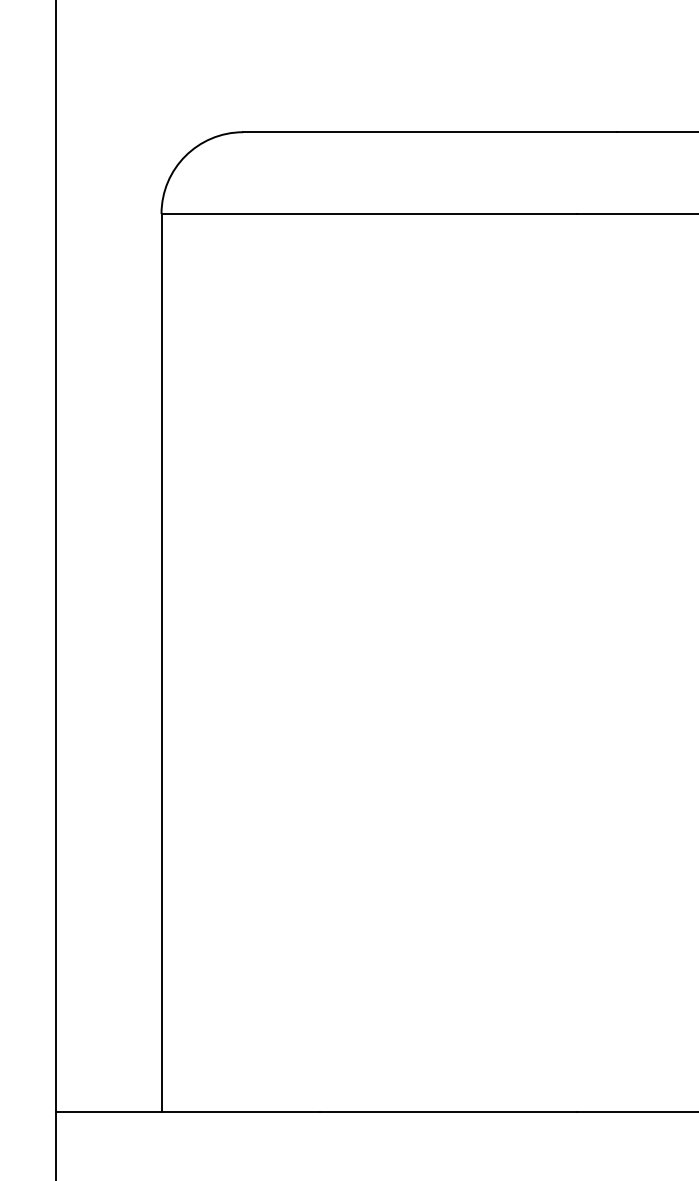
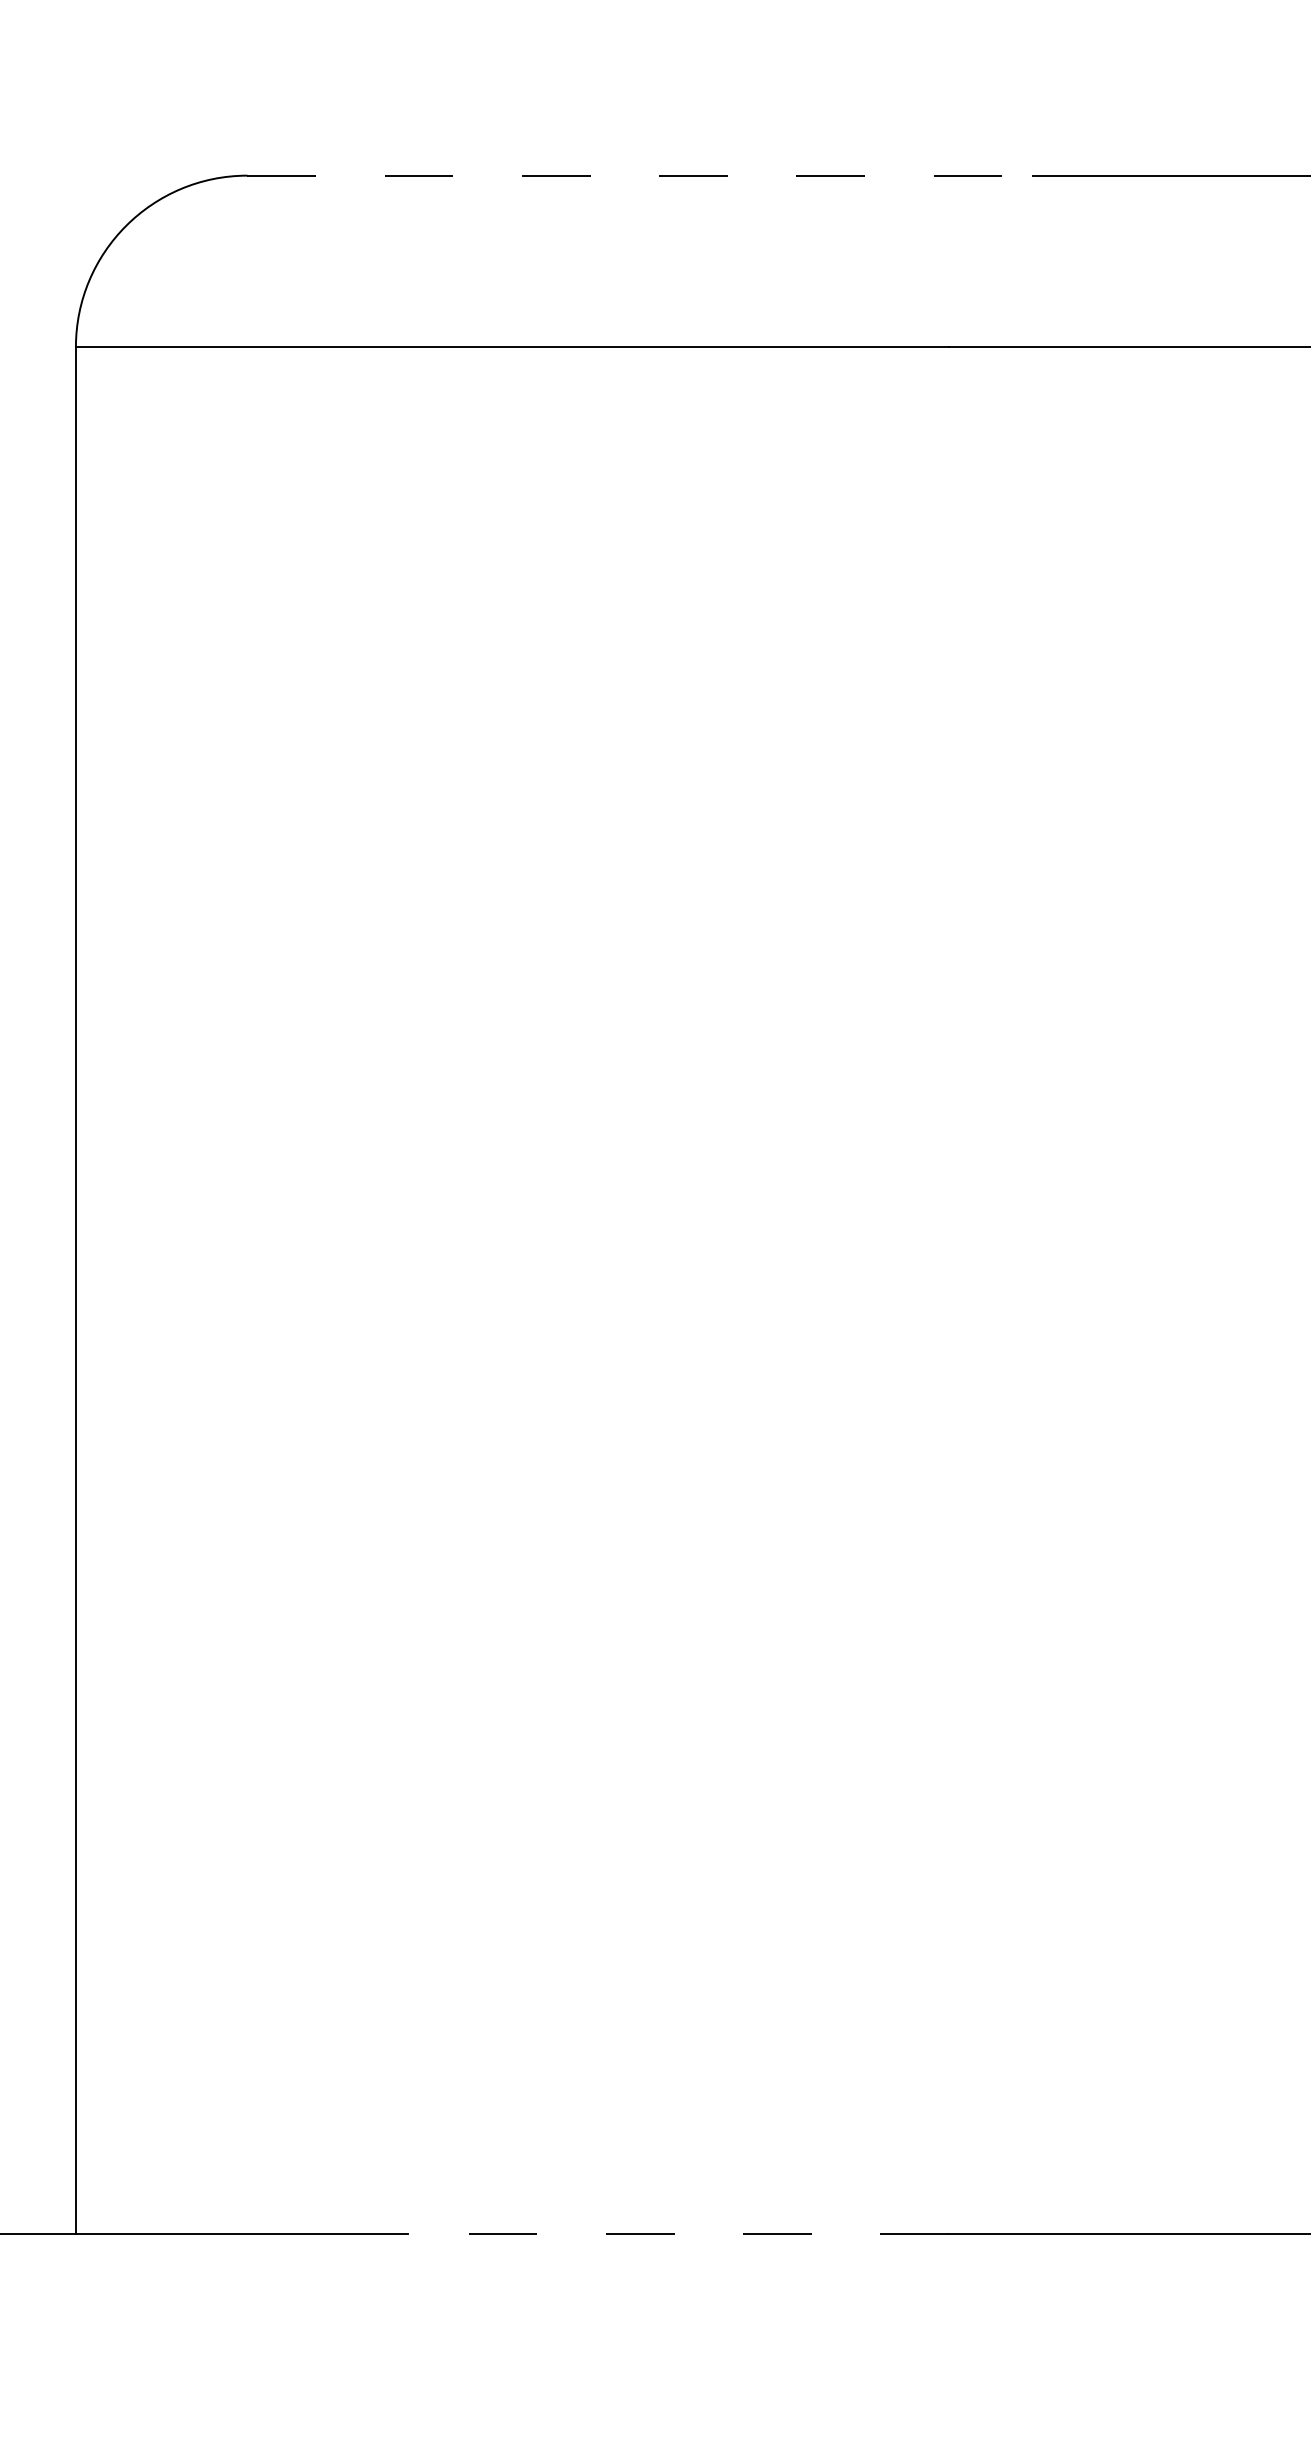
line: (430, 132) -> (641, 176), solid -> dashed
line: (448, 1112) -> (678, 2235), solid -> dashed

